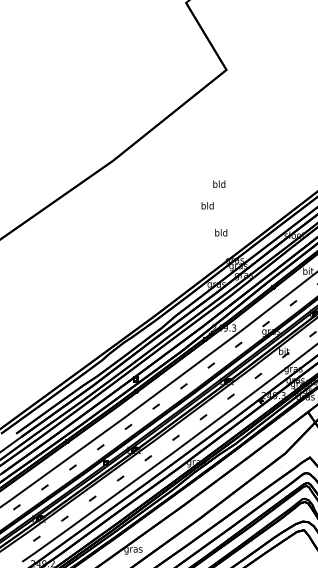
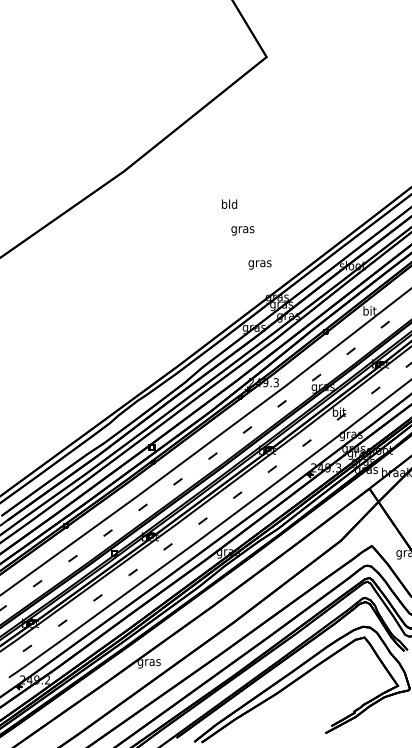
text: (219, 183) -> (229, 203), moved
text: (207, 206) -> (242, 229), bld -> gras
text: (220, 233) -> (259, 263), bld -> gras

